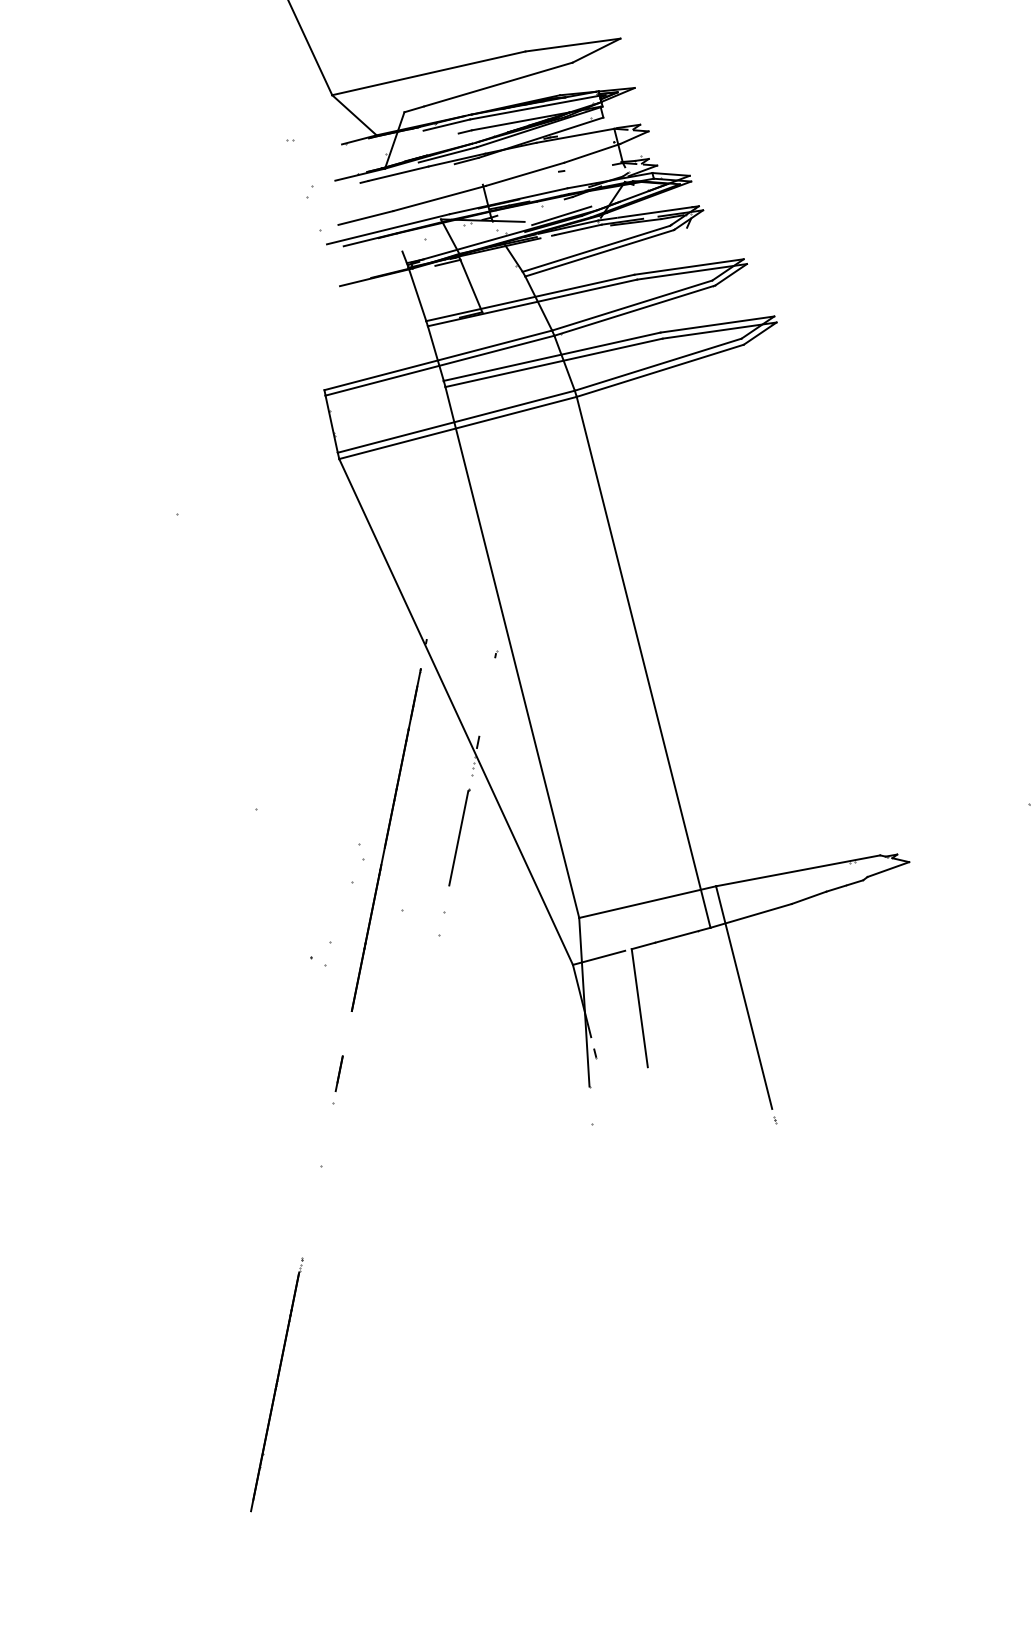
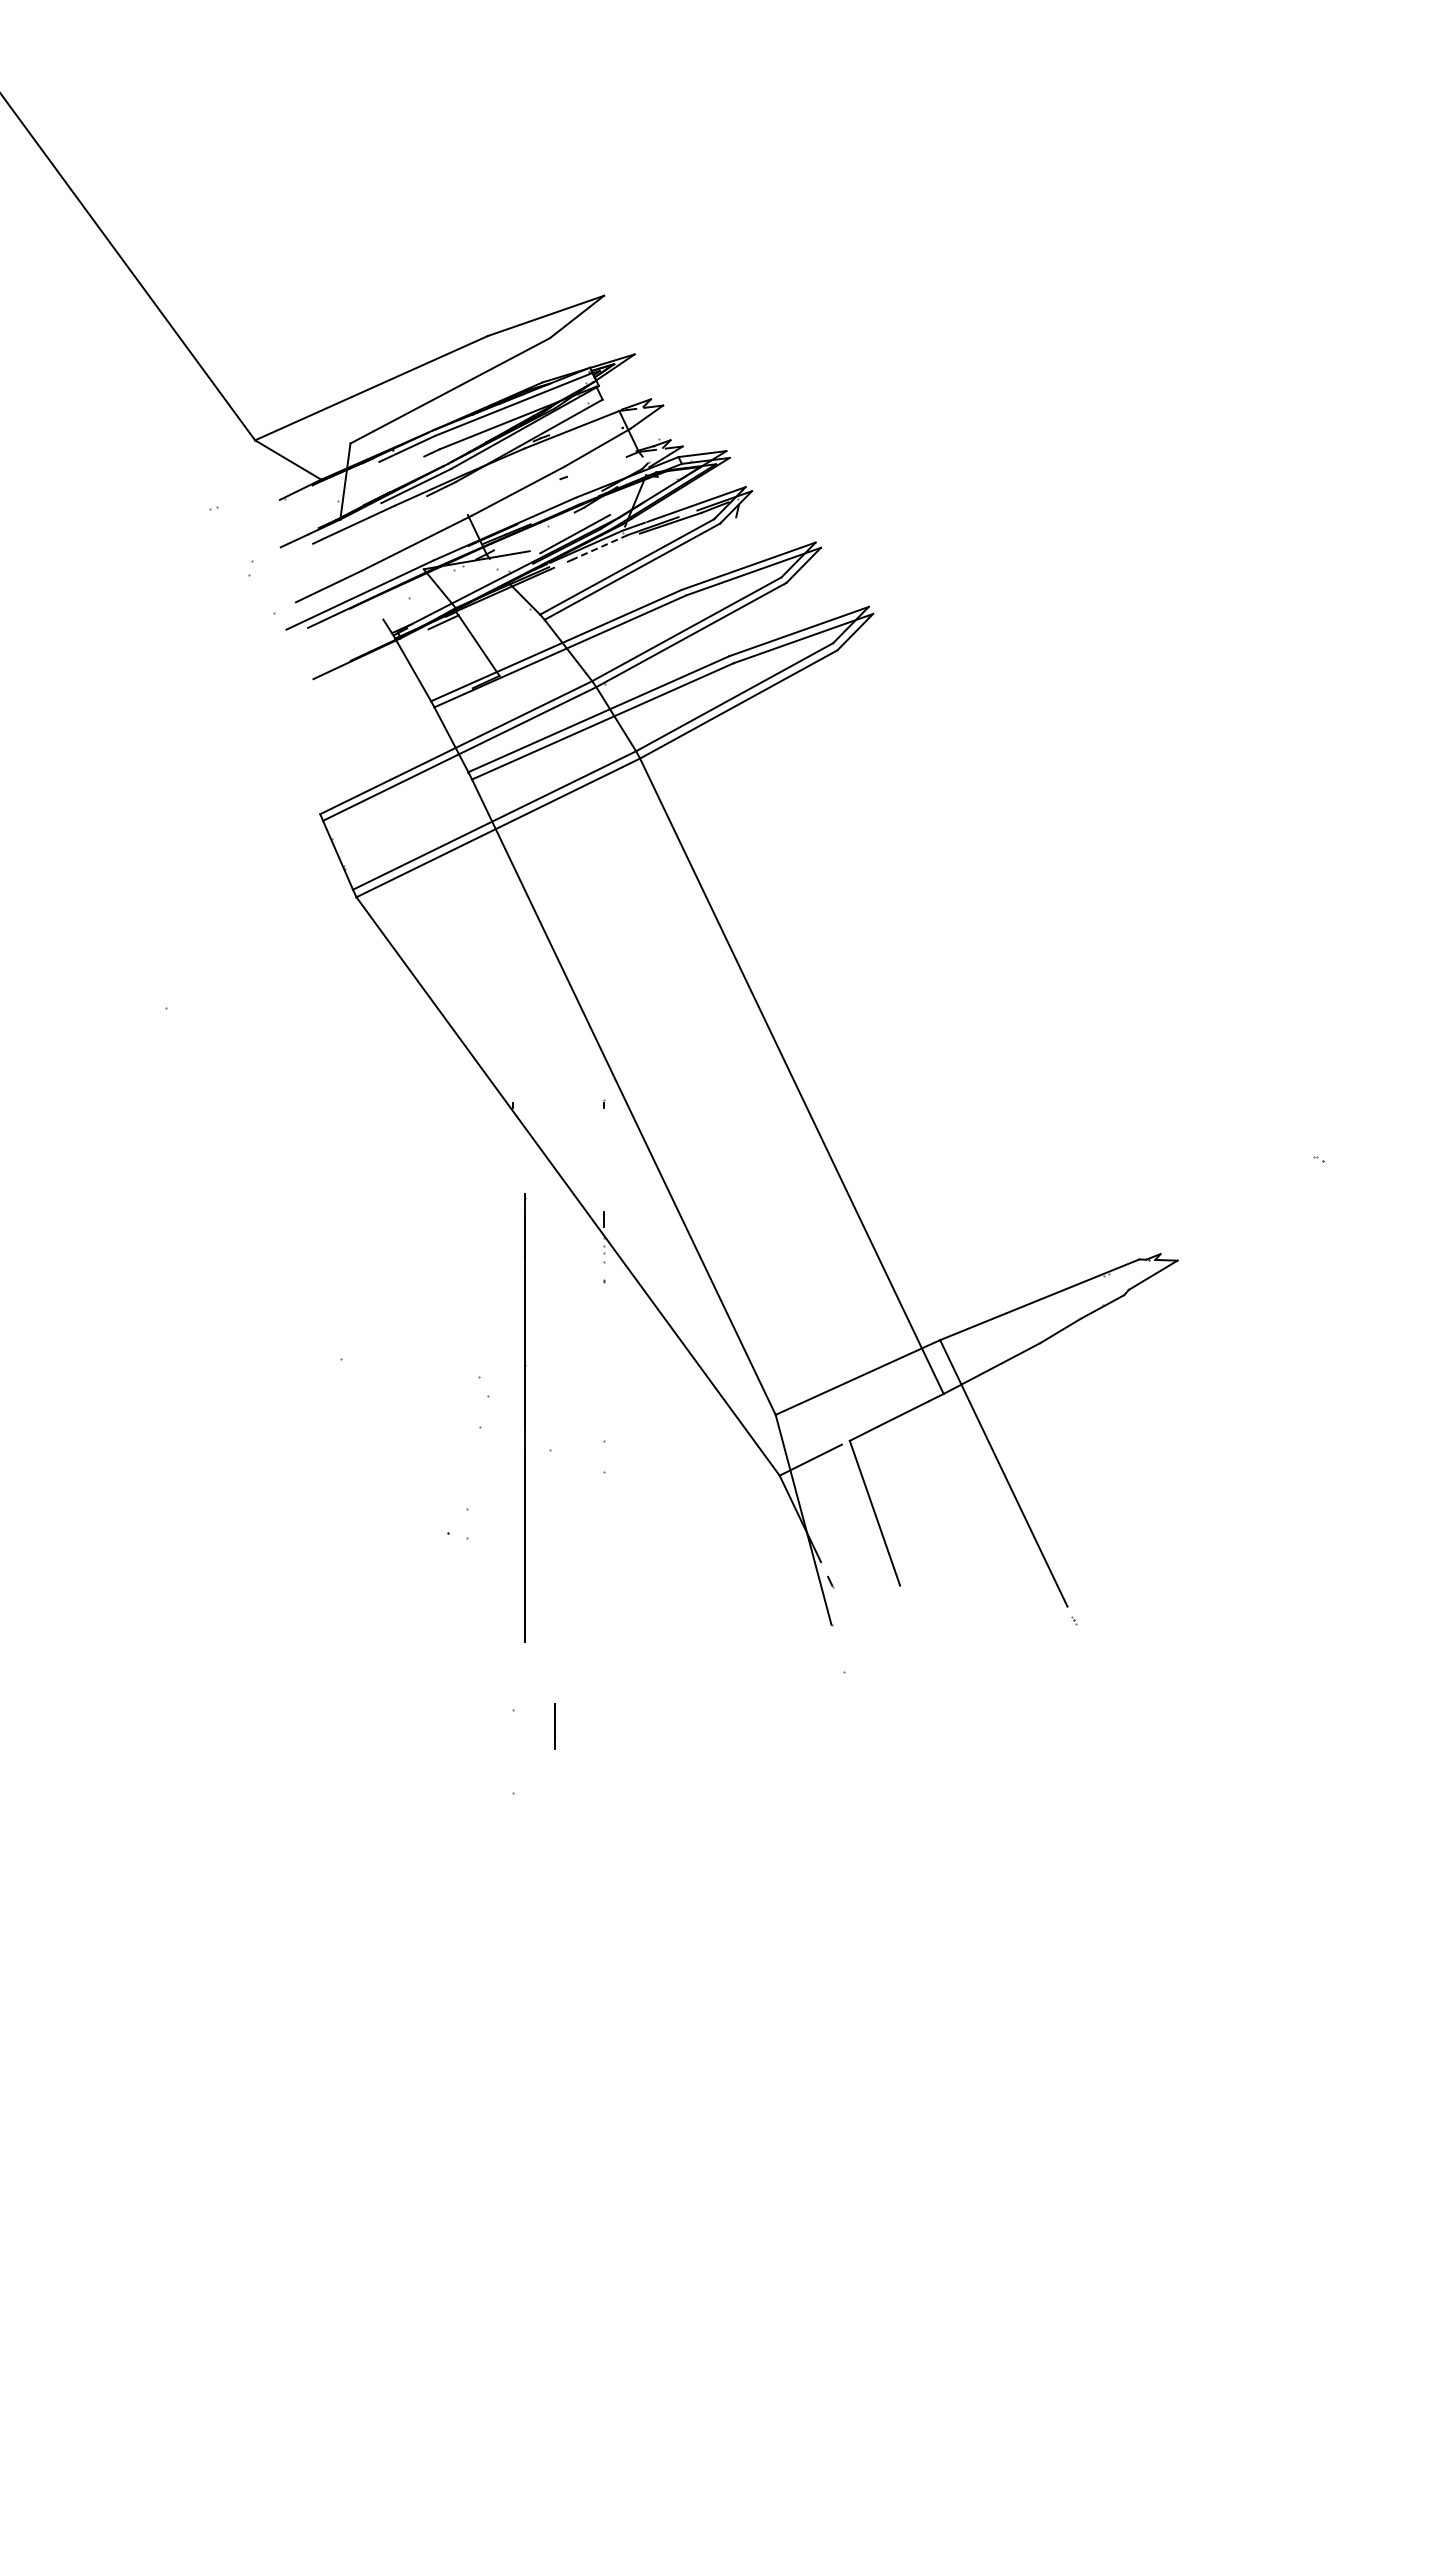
line: (578, 229) -> (599, 547), solid -> dashed
line: (458, 837) -> (603, 1344), removed
line: (386, 840) -> (525, 1417), moved
line: (339, 1073) -> (554, 1726), moved
line: (277, 1384) -> (513, 2079), removed

